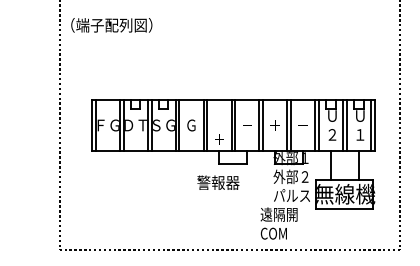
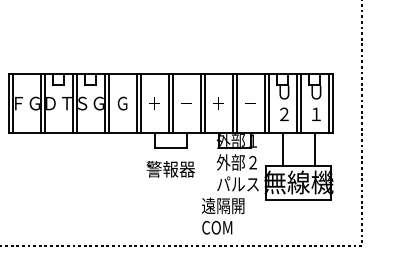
text: (219, 139) -> (154, 103), moved
text: (218, 182) -> (170, 169), moved

